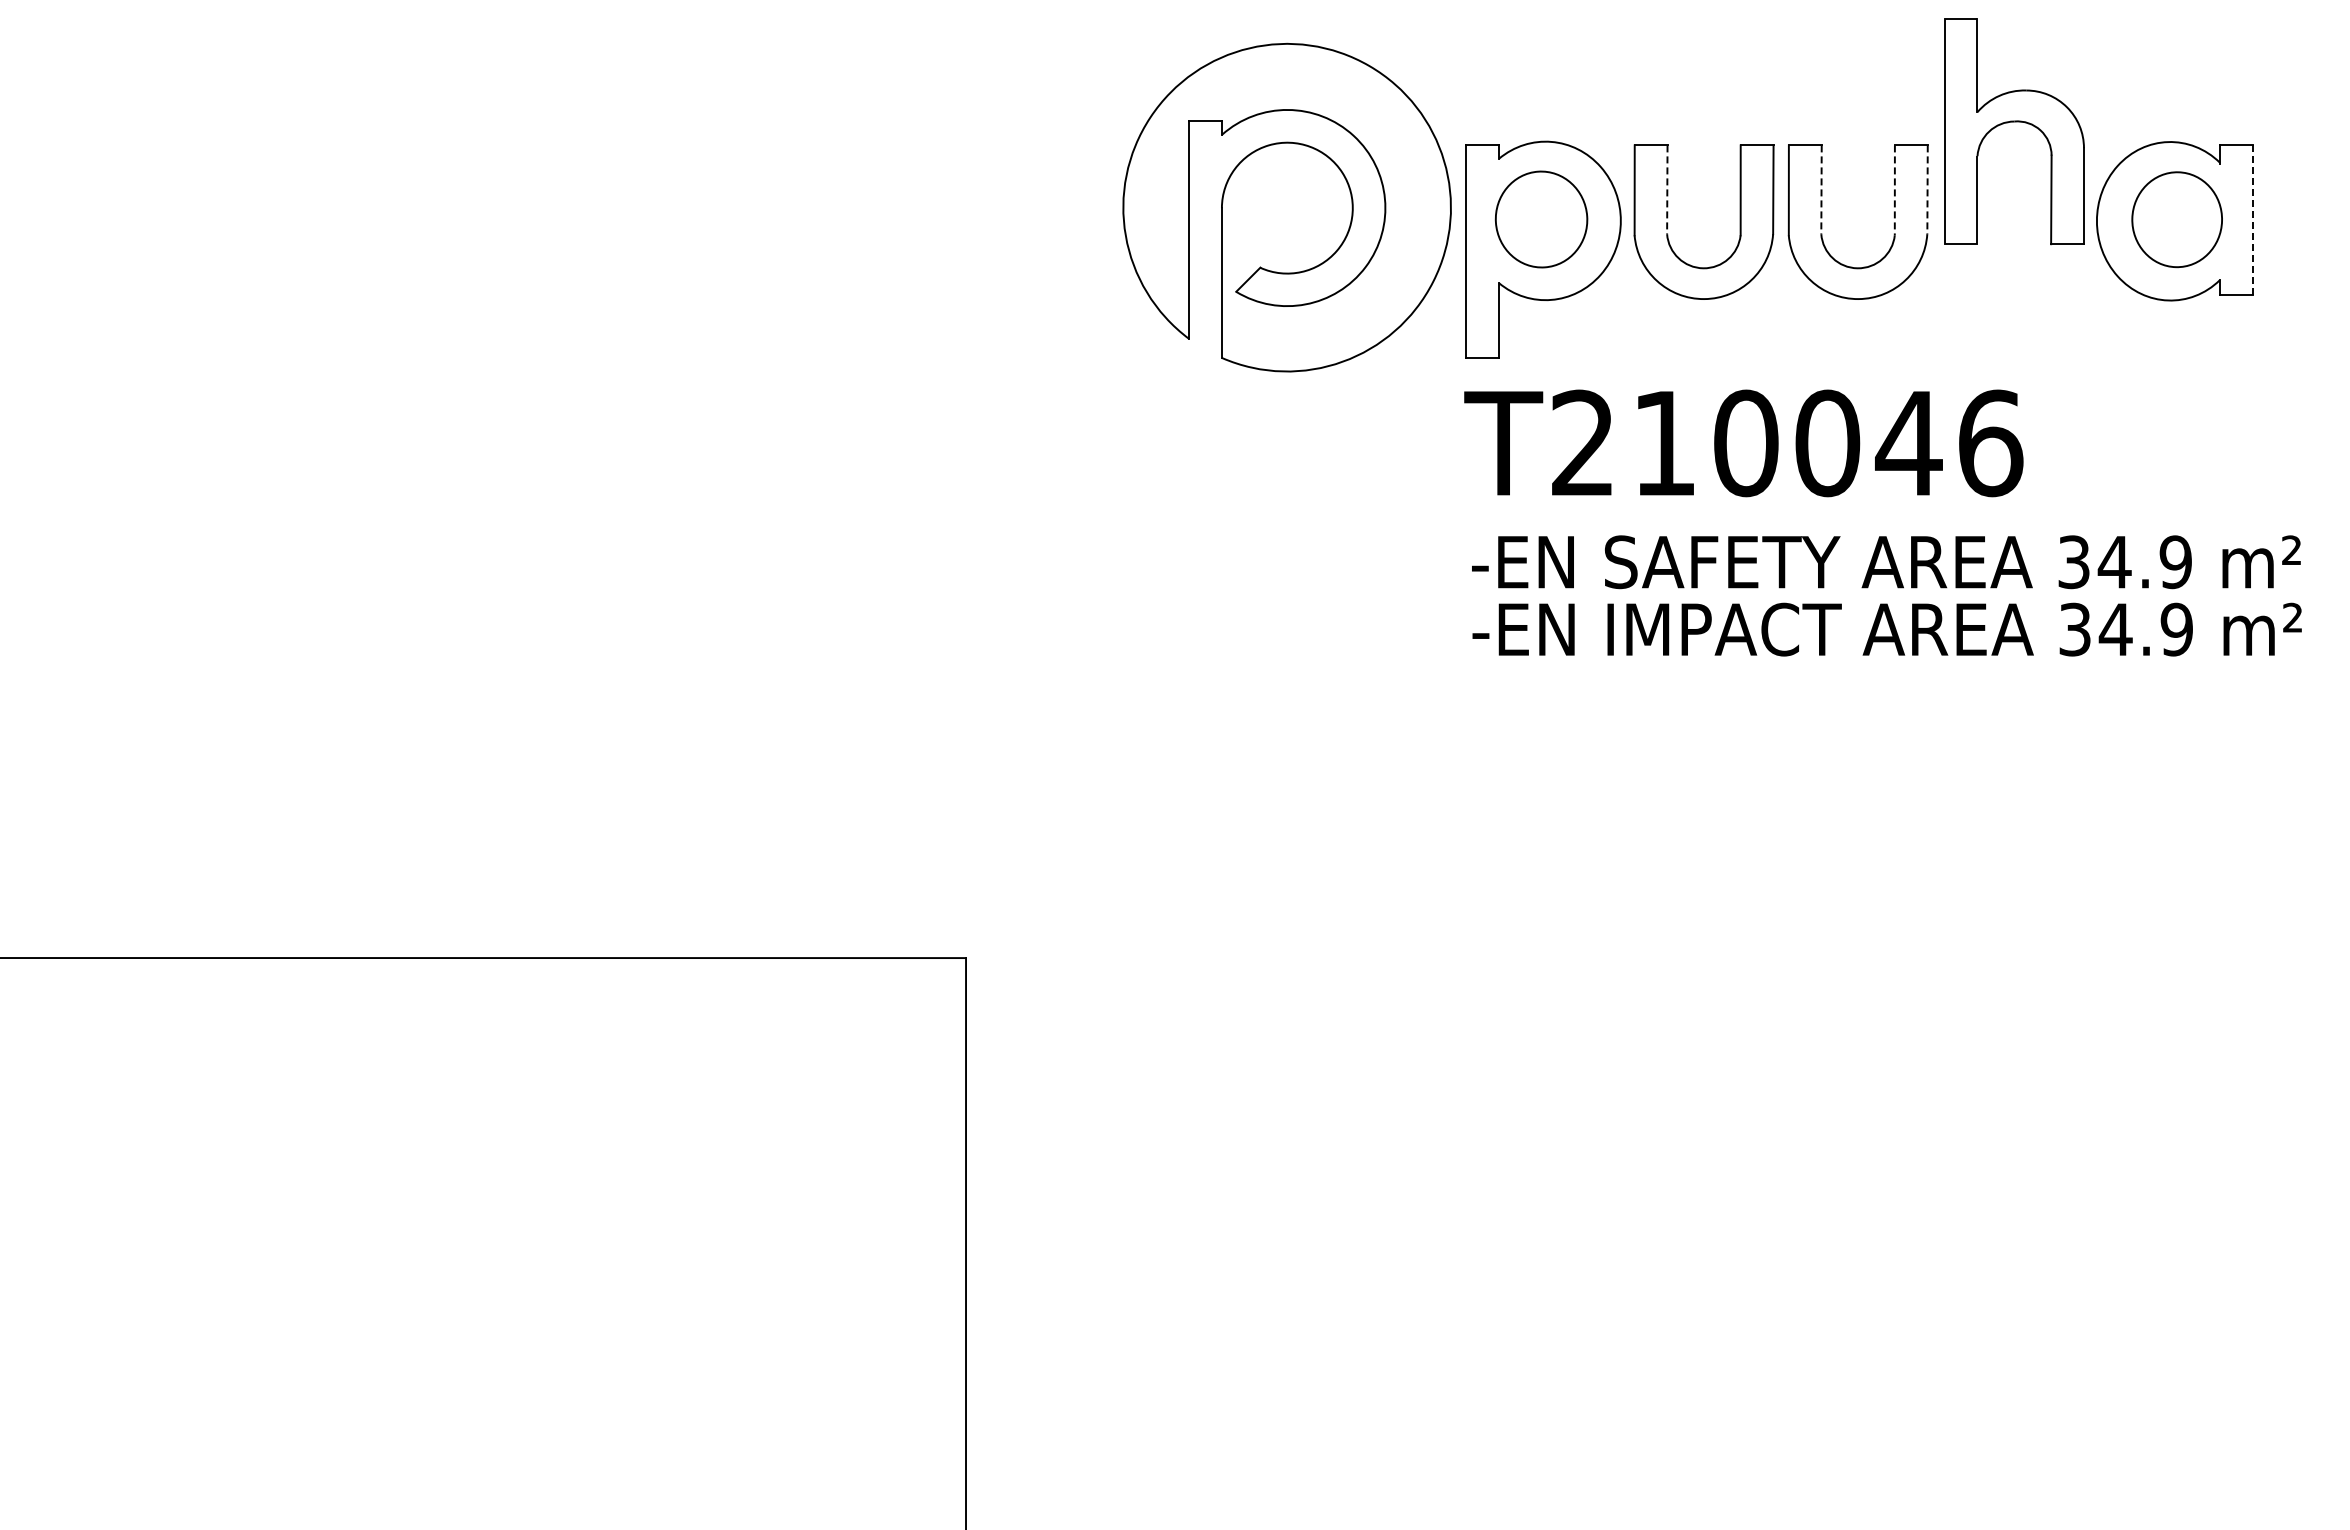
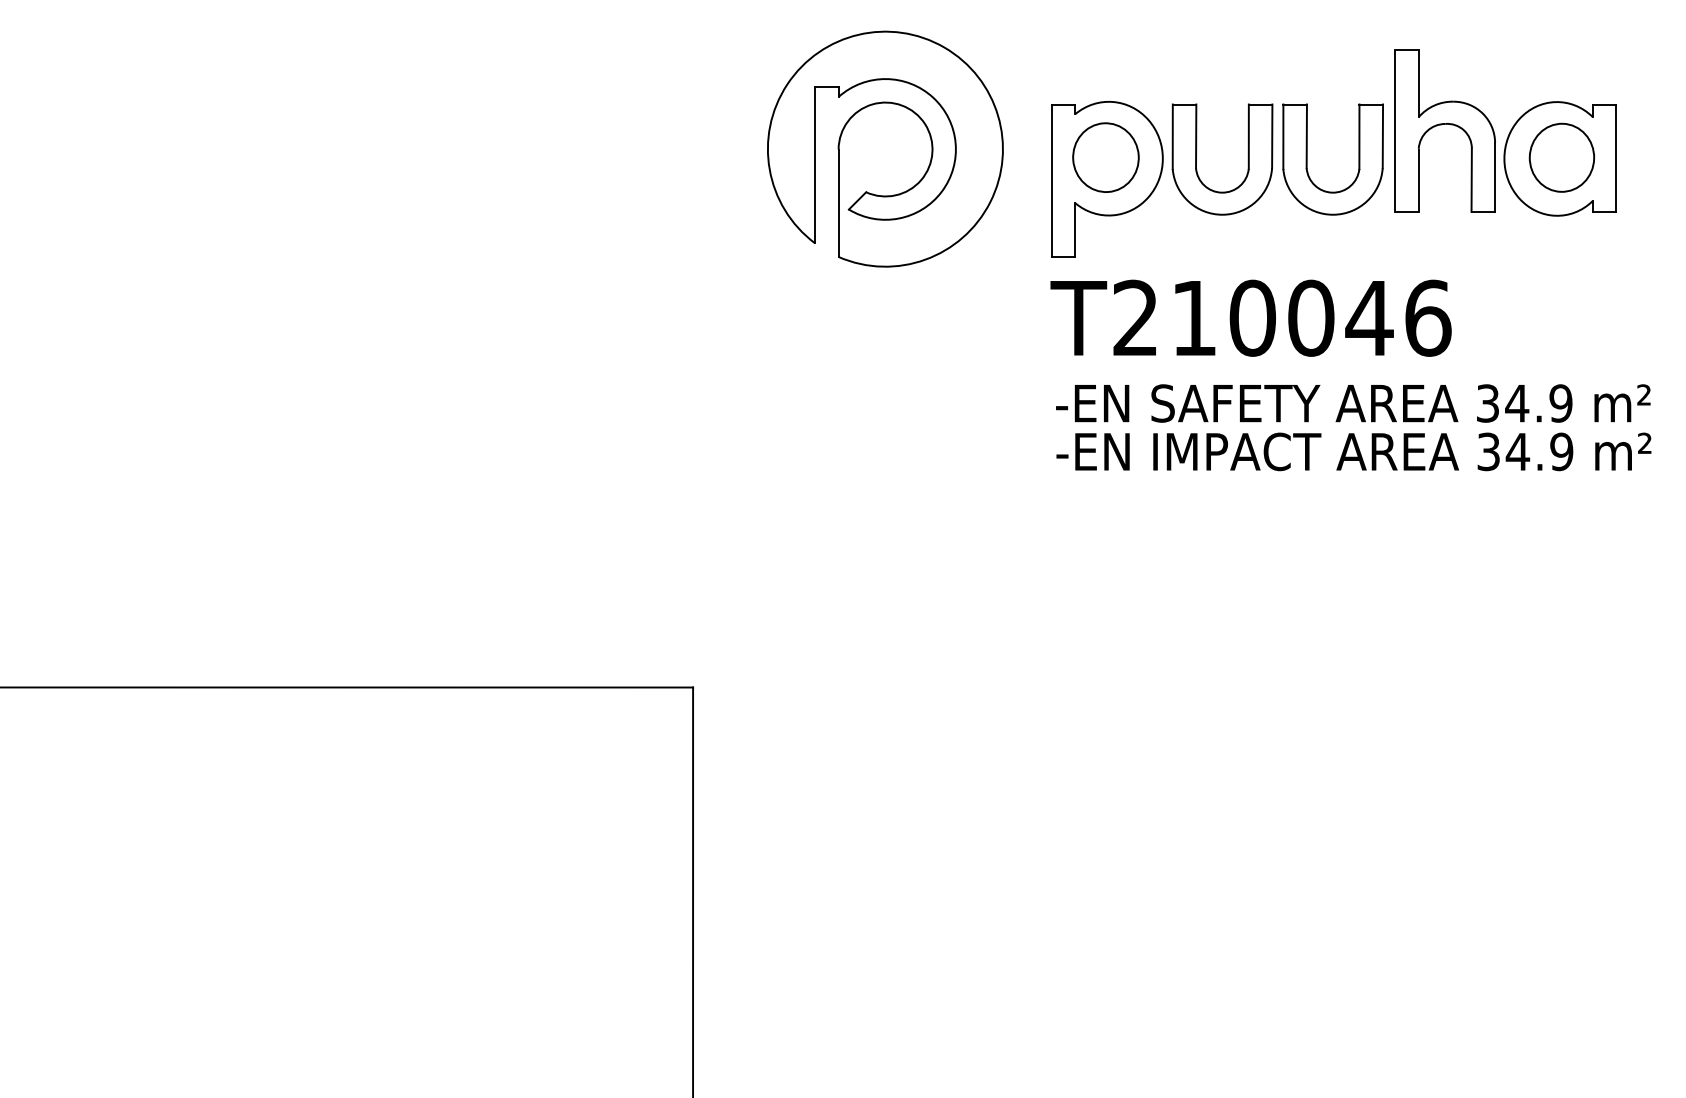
part: (2014, 122) -> (1445, 124), moved
line: (1667, 190) -> (1196, 136), dashed -> solid
line: (1821, 190) -> (1306, 136), dashed -> solid
line: (1894, 190) -> (1359, 136), dashed -> solid
line: (1927, 190) -> (1382, 136), dashed -> solid
part: (1286, 207) -> (884, 149), moved
line: (2252, 220) -> (1615, 158), dashed -> solid

